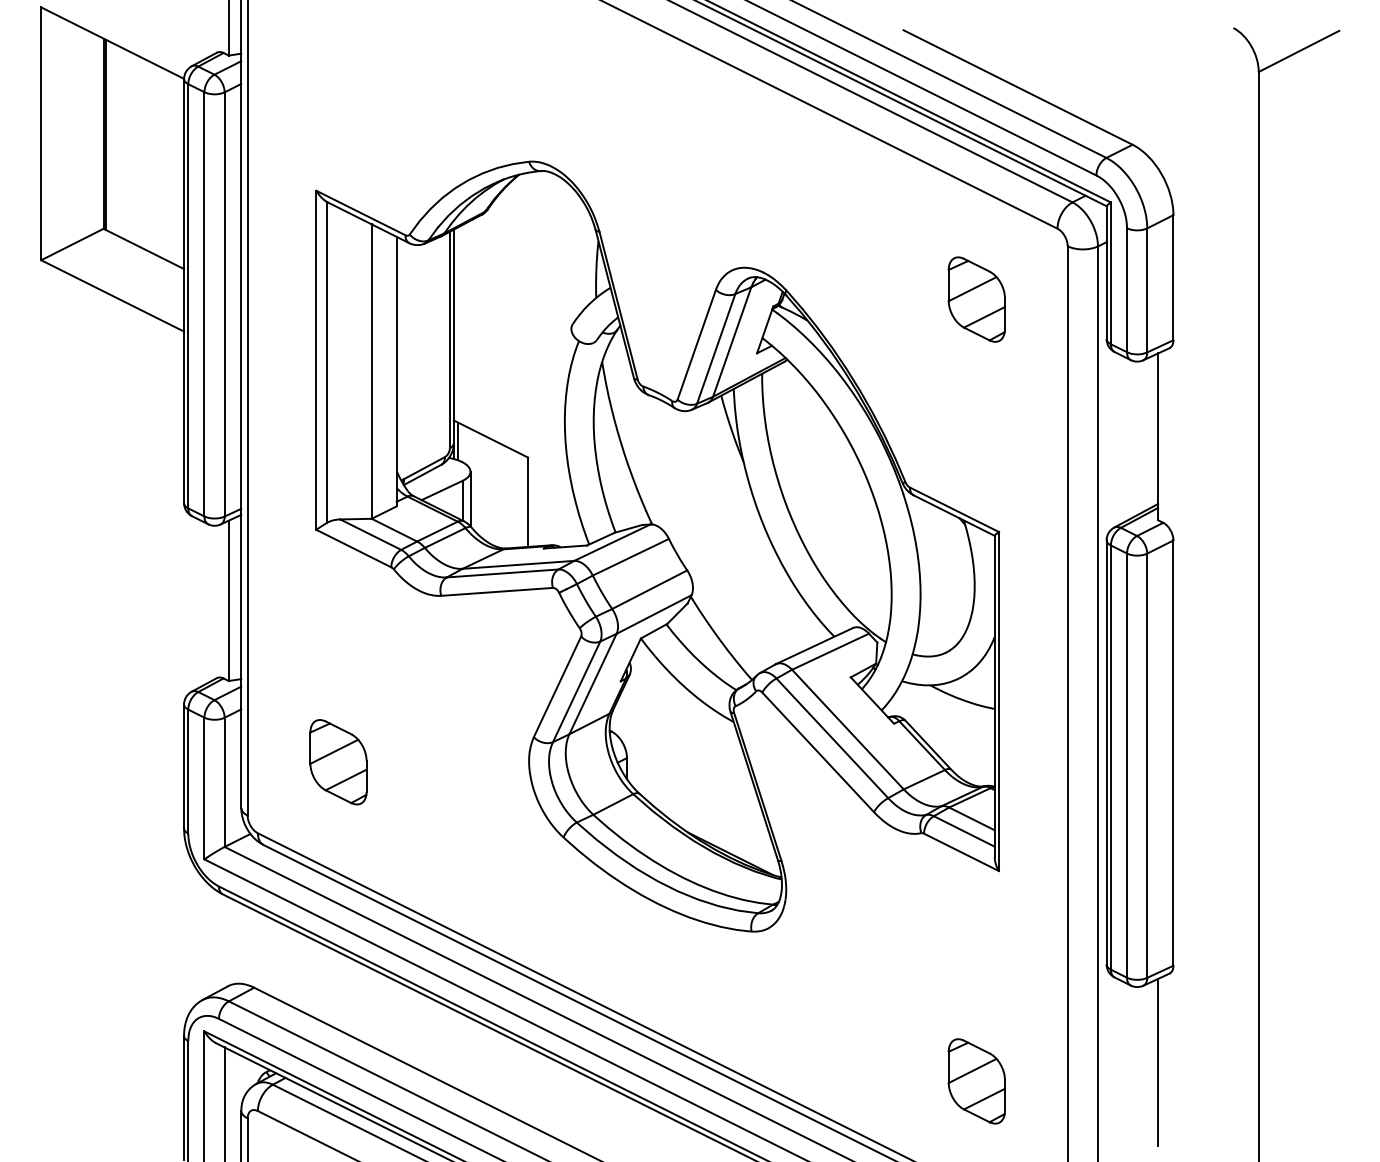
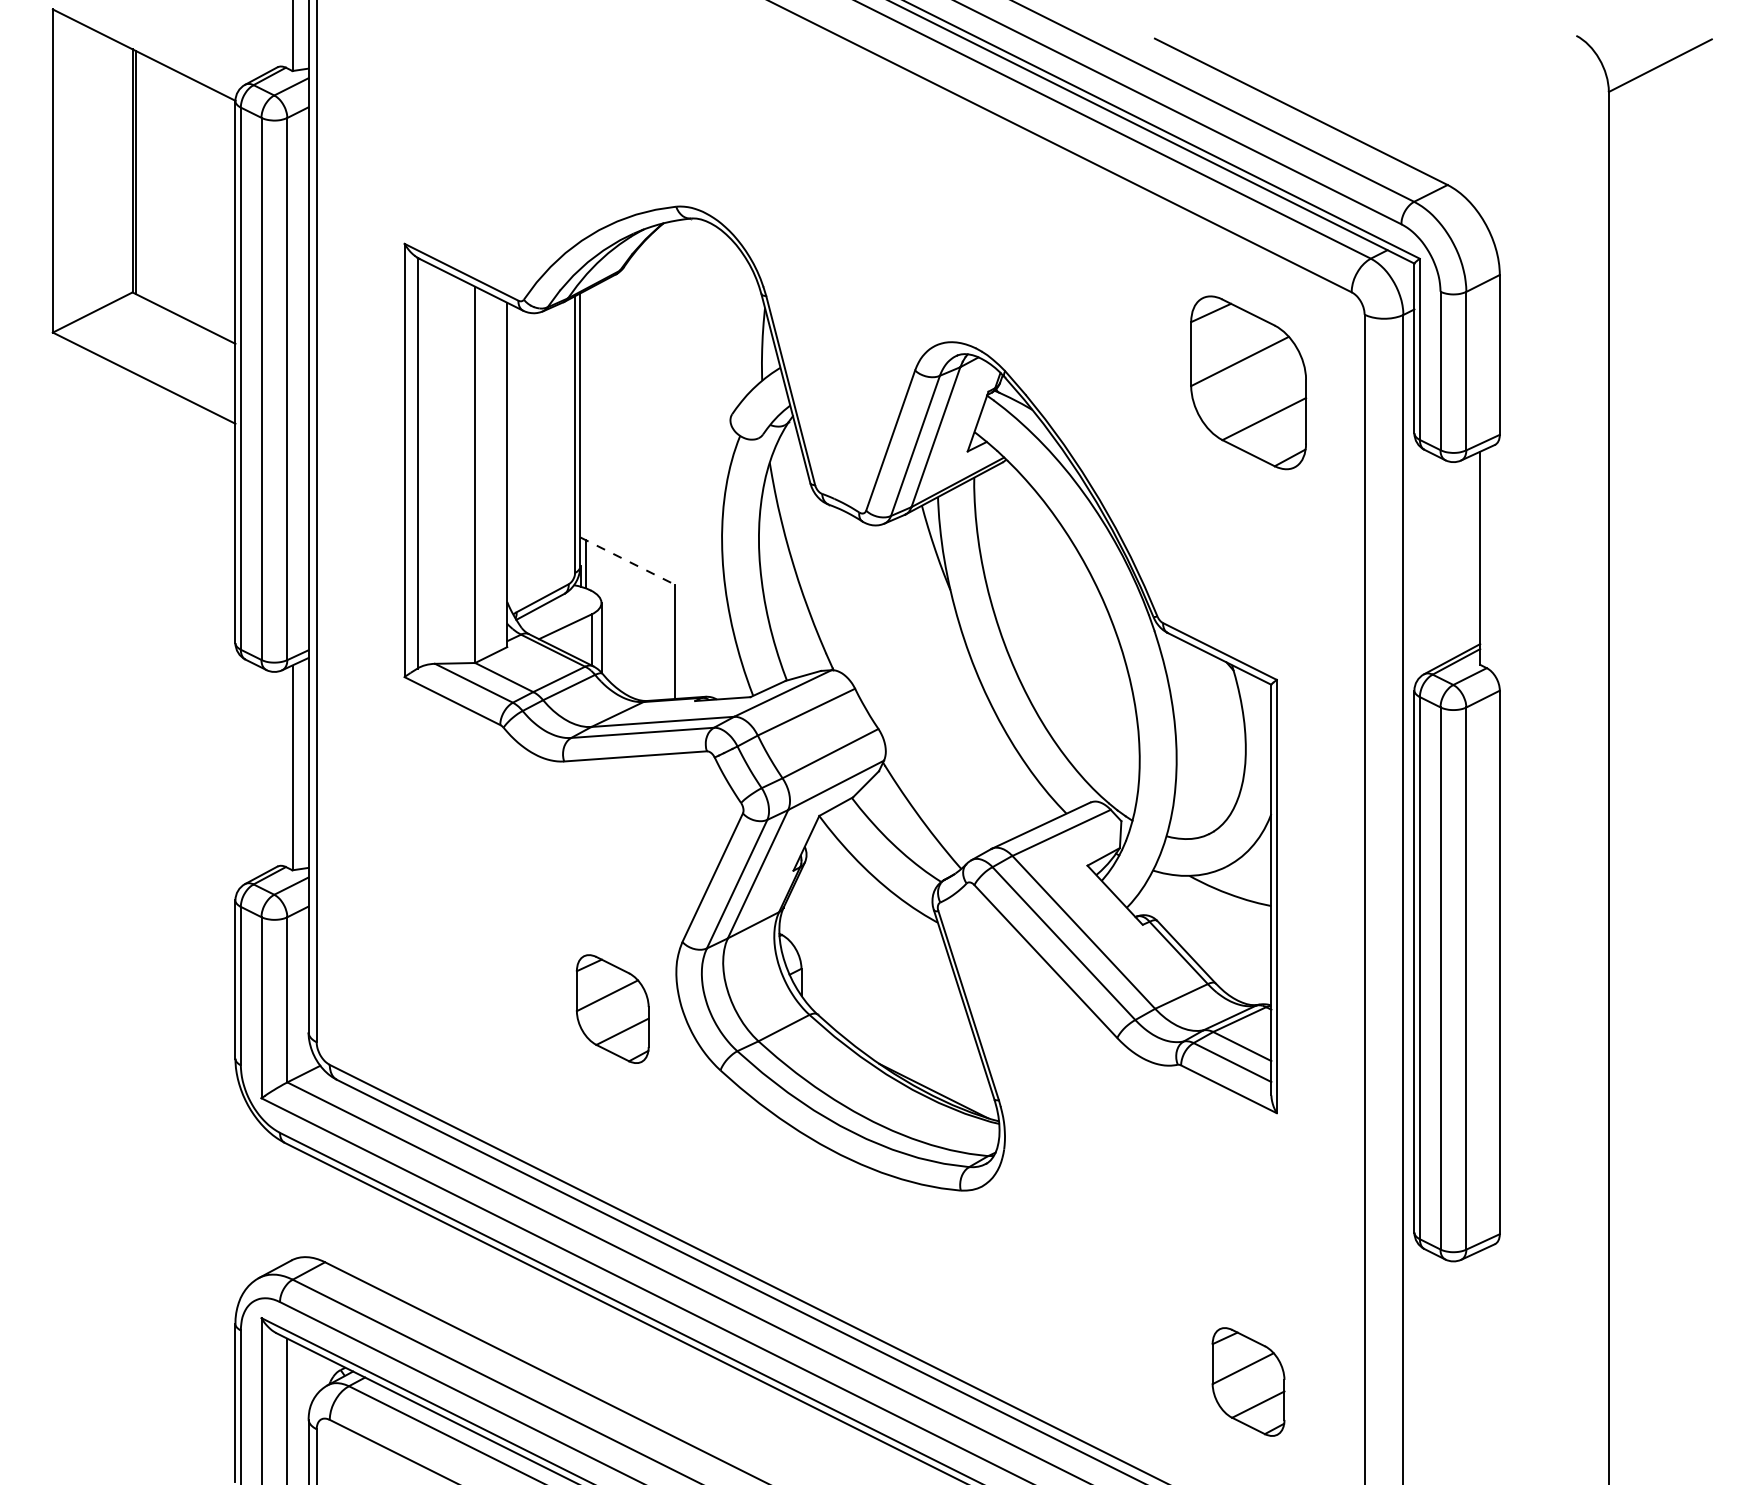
part: (976, 299) -> (1248, 382), size x1.6
line: (490, 439) -> (627, 561), solid -> dashed
part: (338, 761) -> (612, 1008), moved
line: (1158, 1062) -> (1480, 1357), removed

